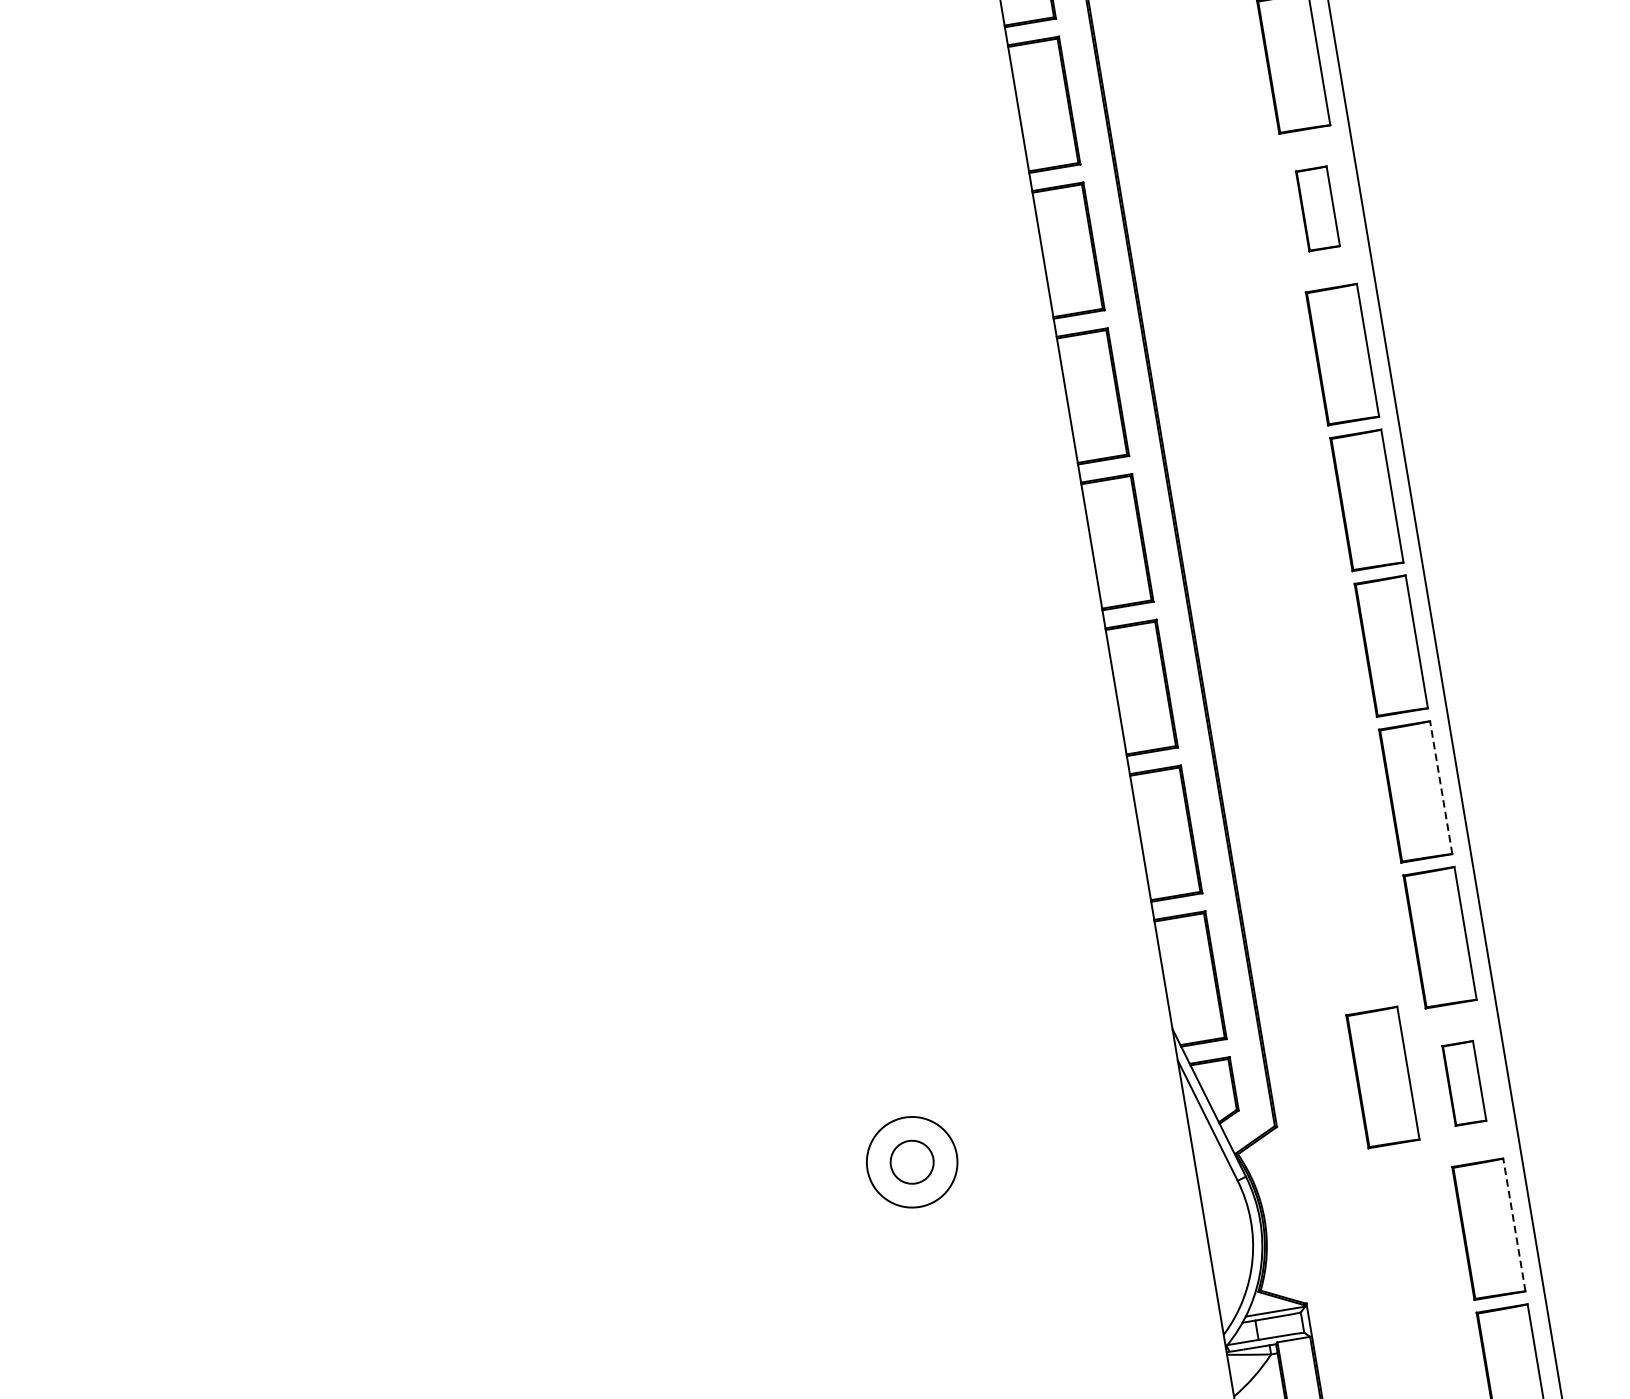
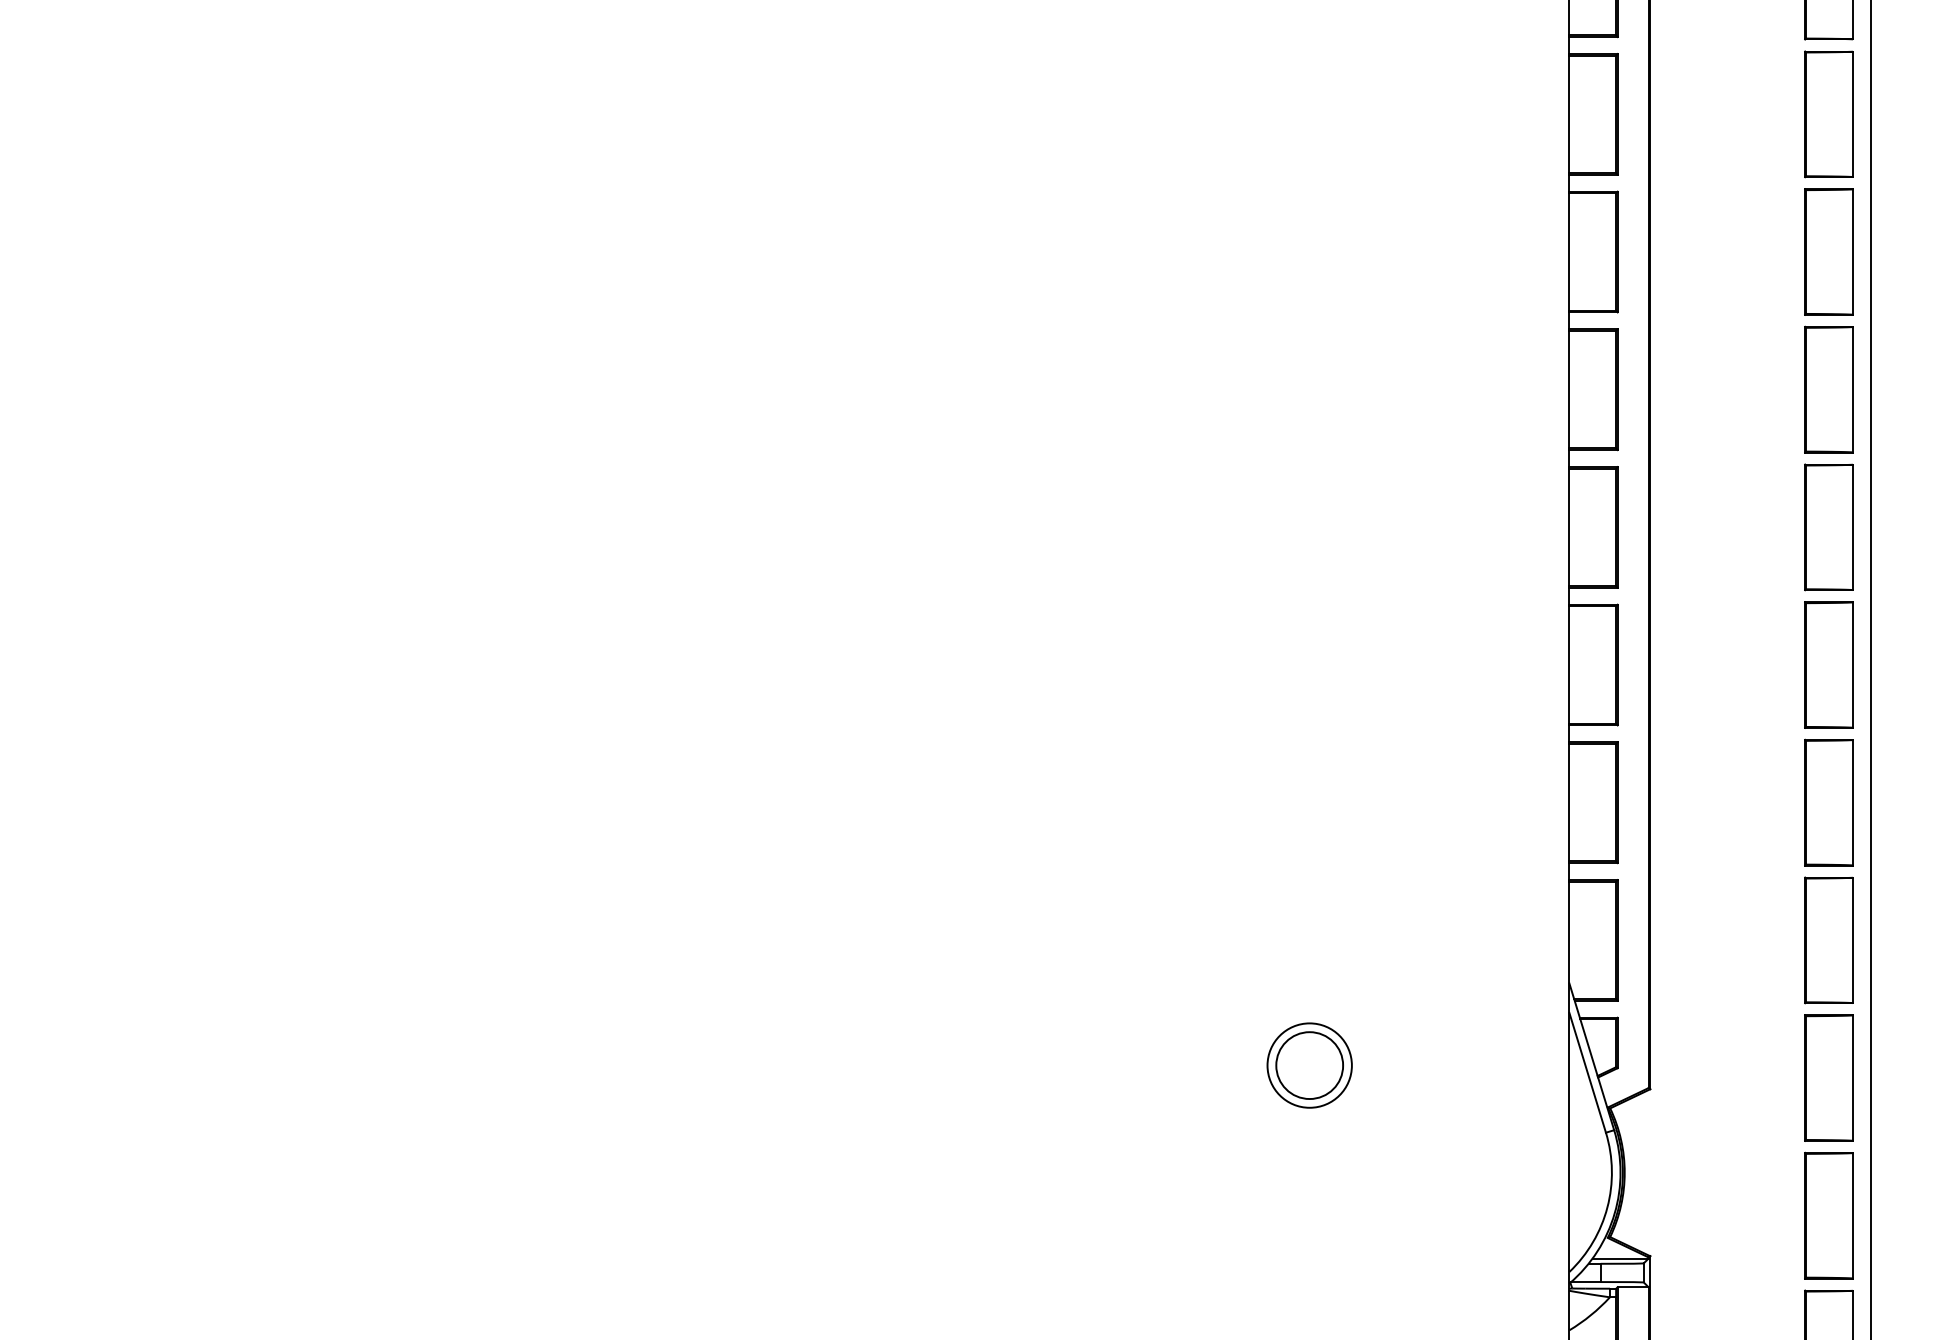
part: (1317, 208) -> (1828, 251), size x1.67
line: (1441, 787) -> (1853, 802), dashed -> solid
part: (1382, 1077) -> (1754, 1059), removed
part: (1463, 1082) -> (1828, 1077), size x1.67
circle: (911, 1162) -> (1309, 1065), size x1.67
line: (1514, 1224) -> (1853, 1215), dashed -> solid

